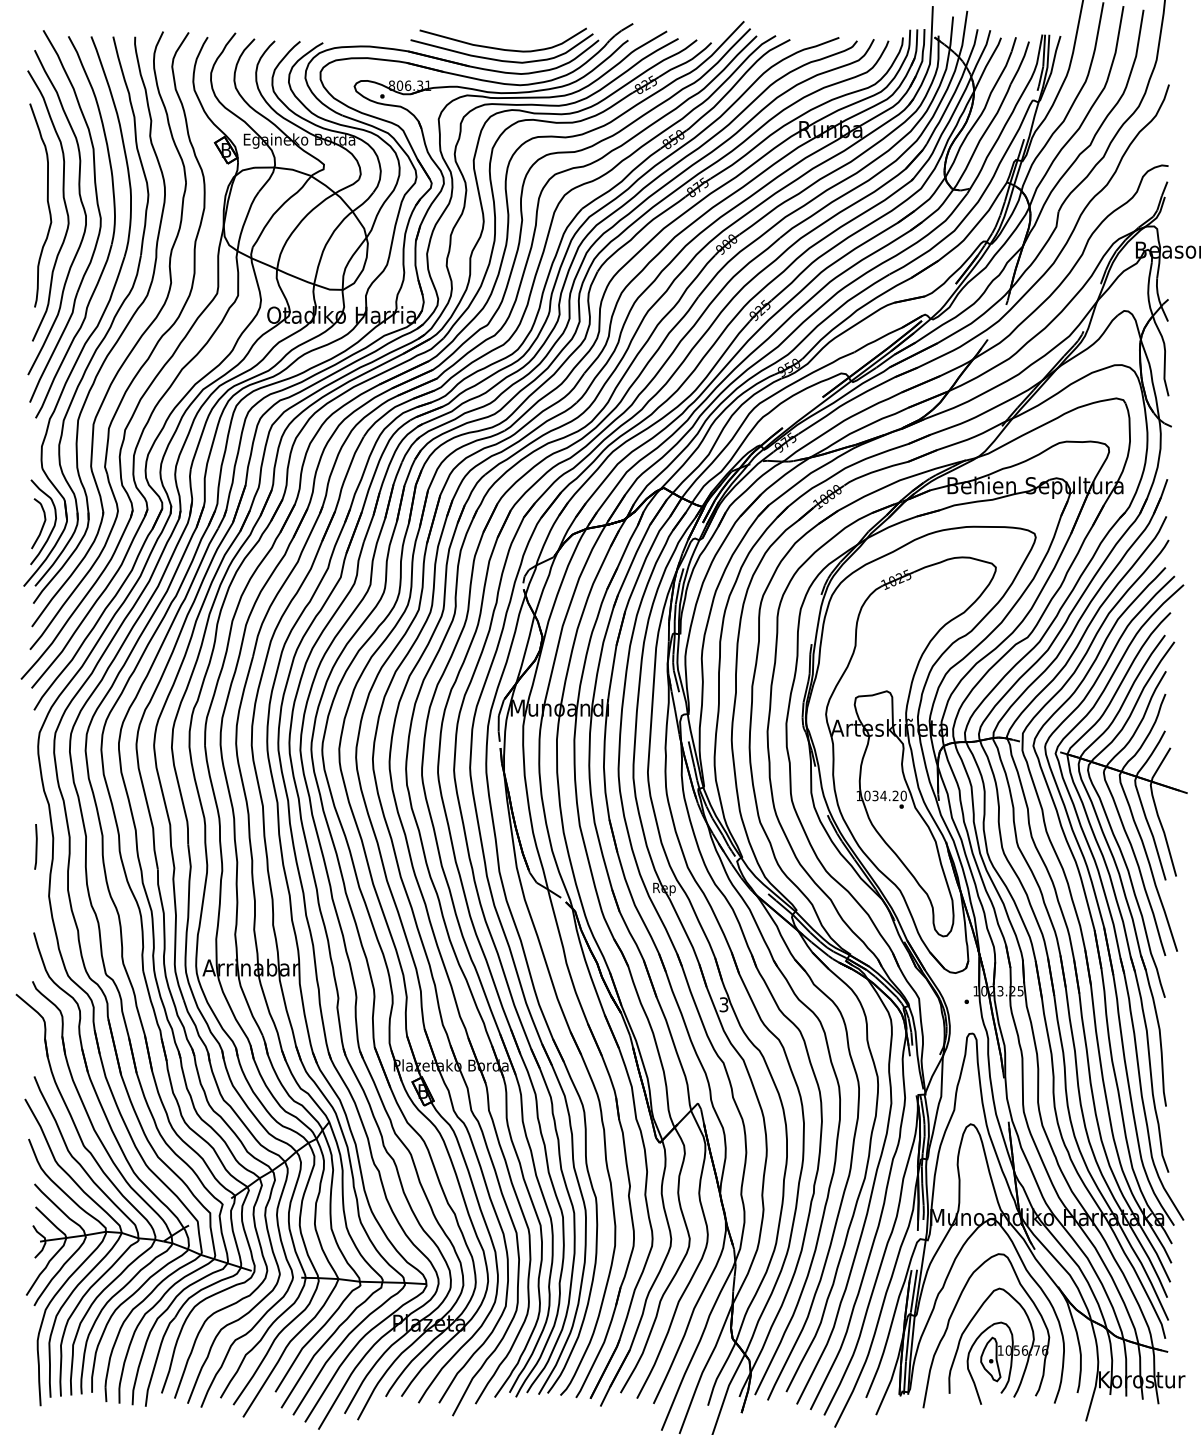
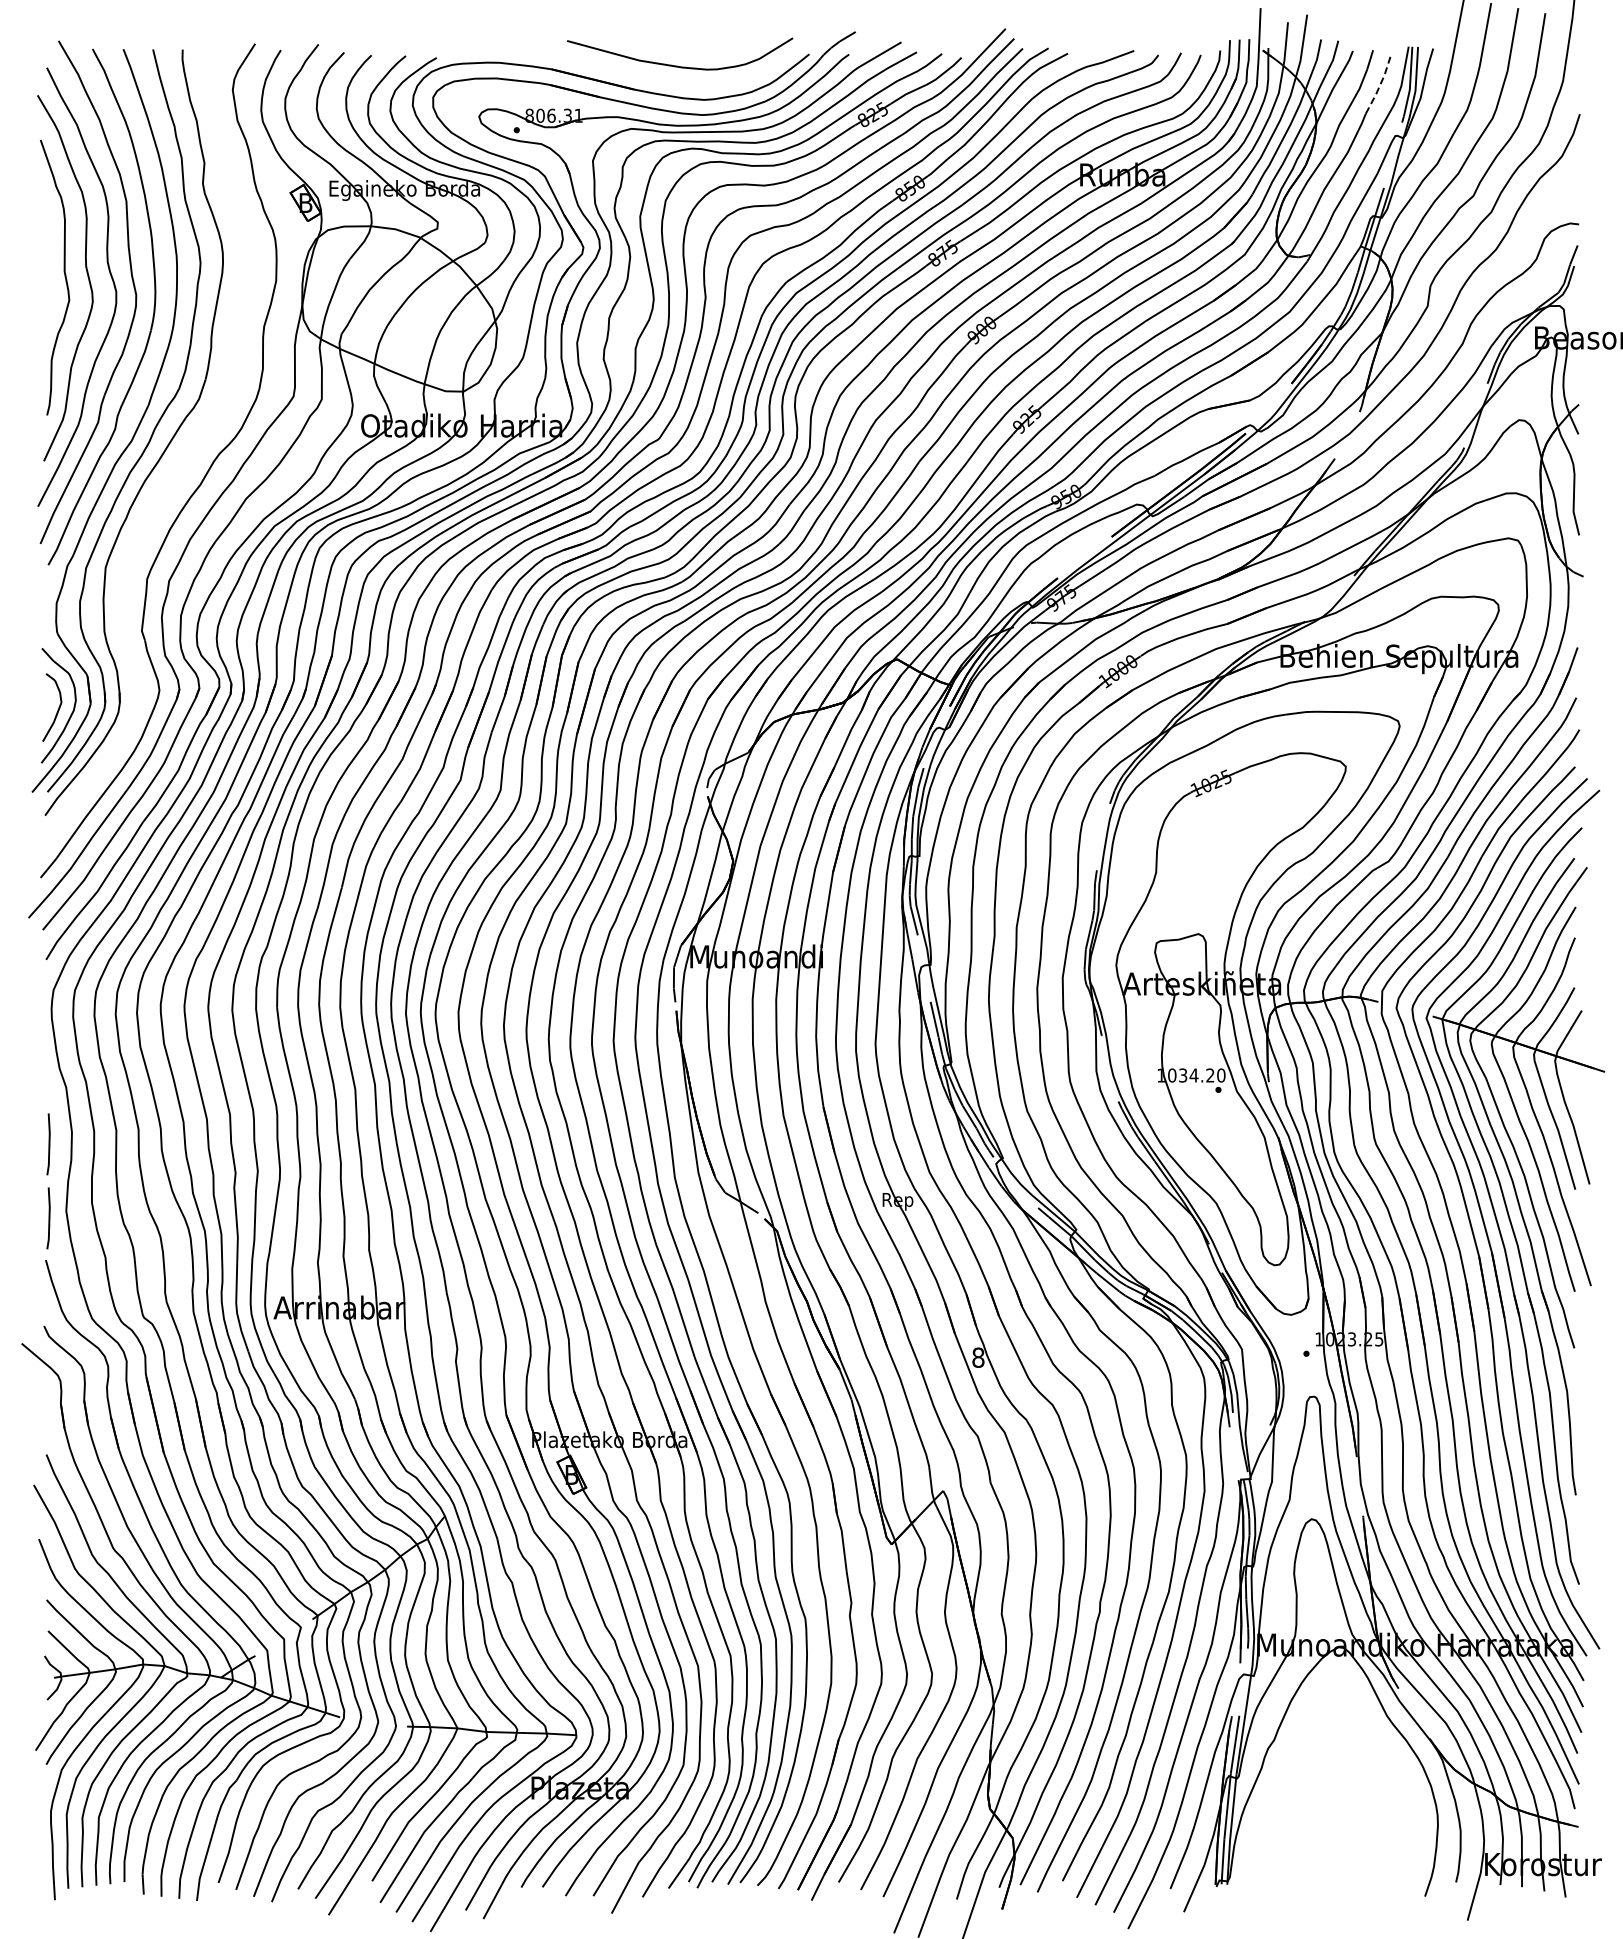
curve: (499, 59) -> (675, 80), removed
line: (1021, 63) -> (1380, 85), solid -> dashed
part: (133, 346) -> (180, 468), removed
line: (35, 901) -> (48, 1218), added
text: (724, 1004) -> (978, 1357), 3 -> 8
part: (986, 1330) -> (1332, 1797), removed

